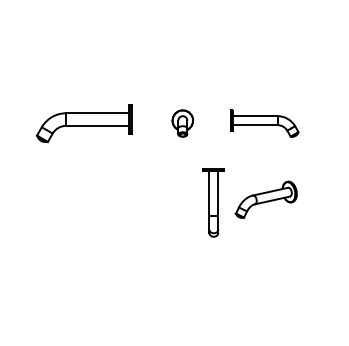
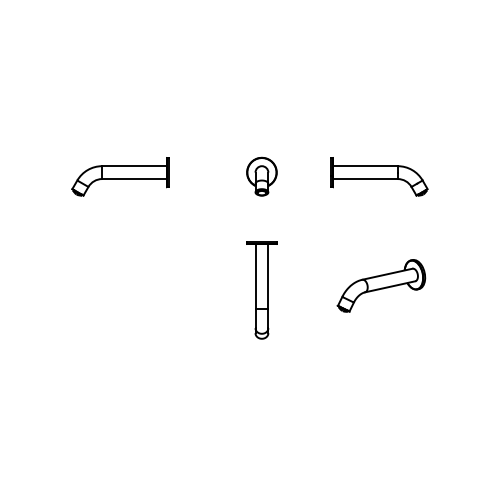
part: (83, 123) -> (119, 176), size x0.71
part: (213, 202) -> (261, 289), moved

